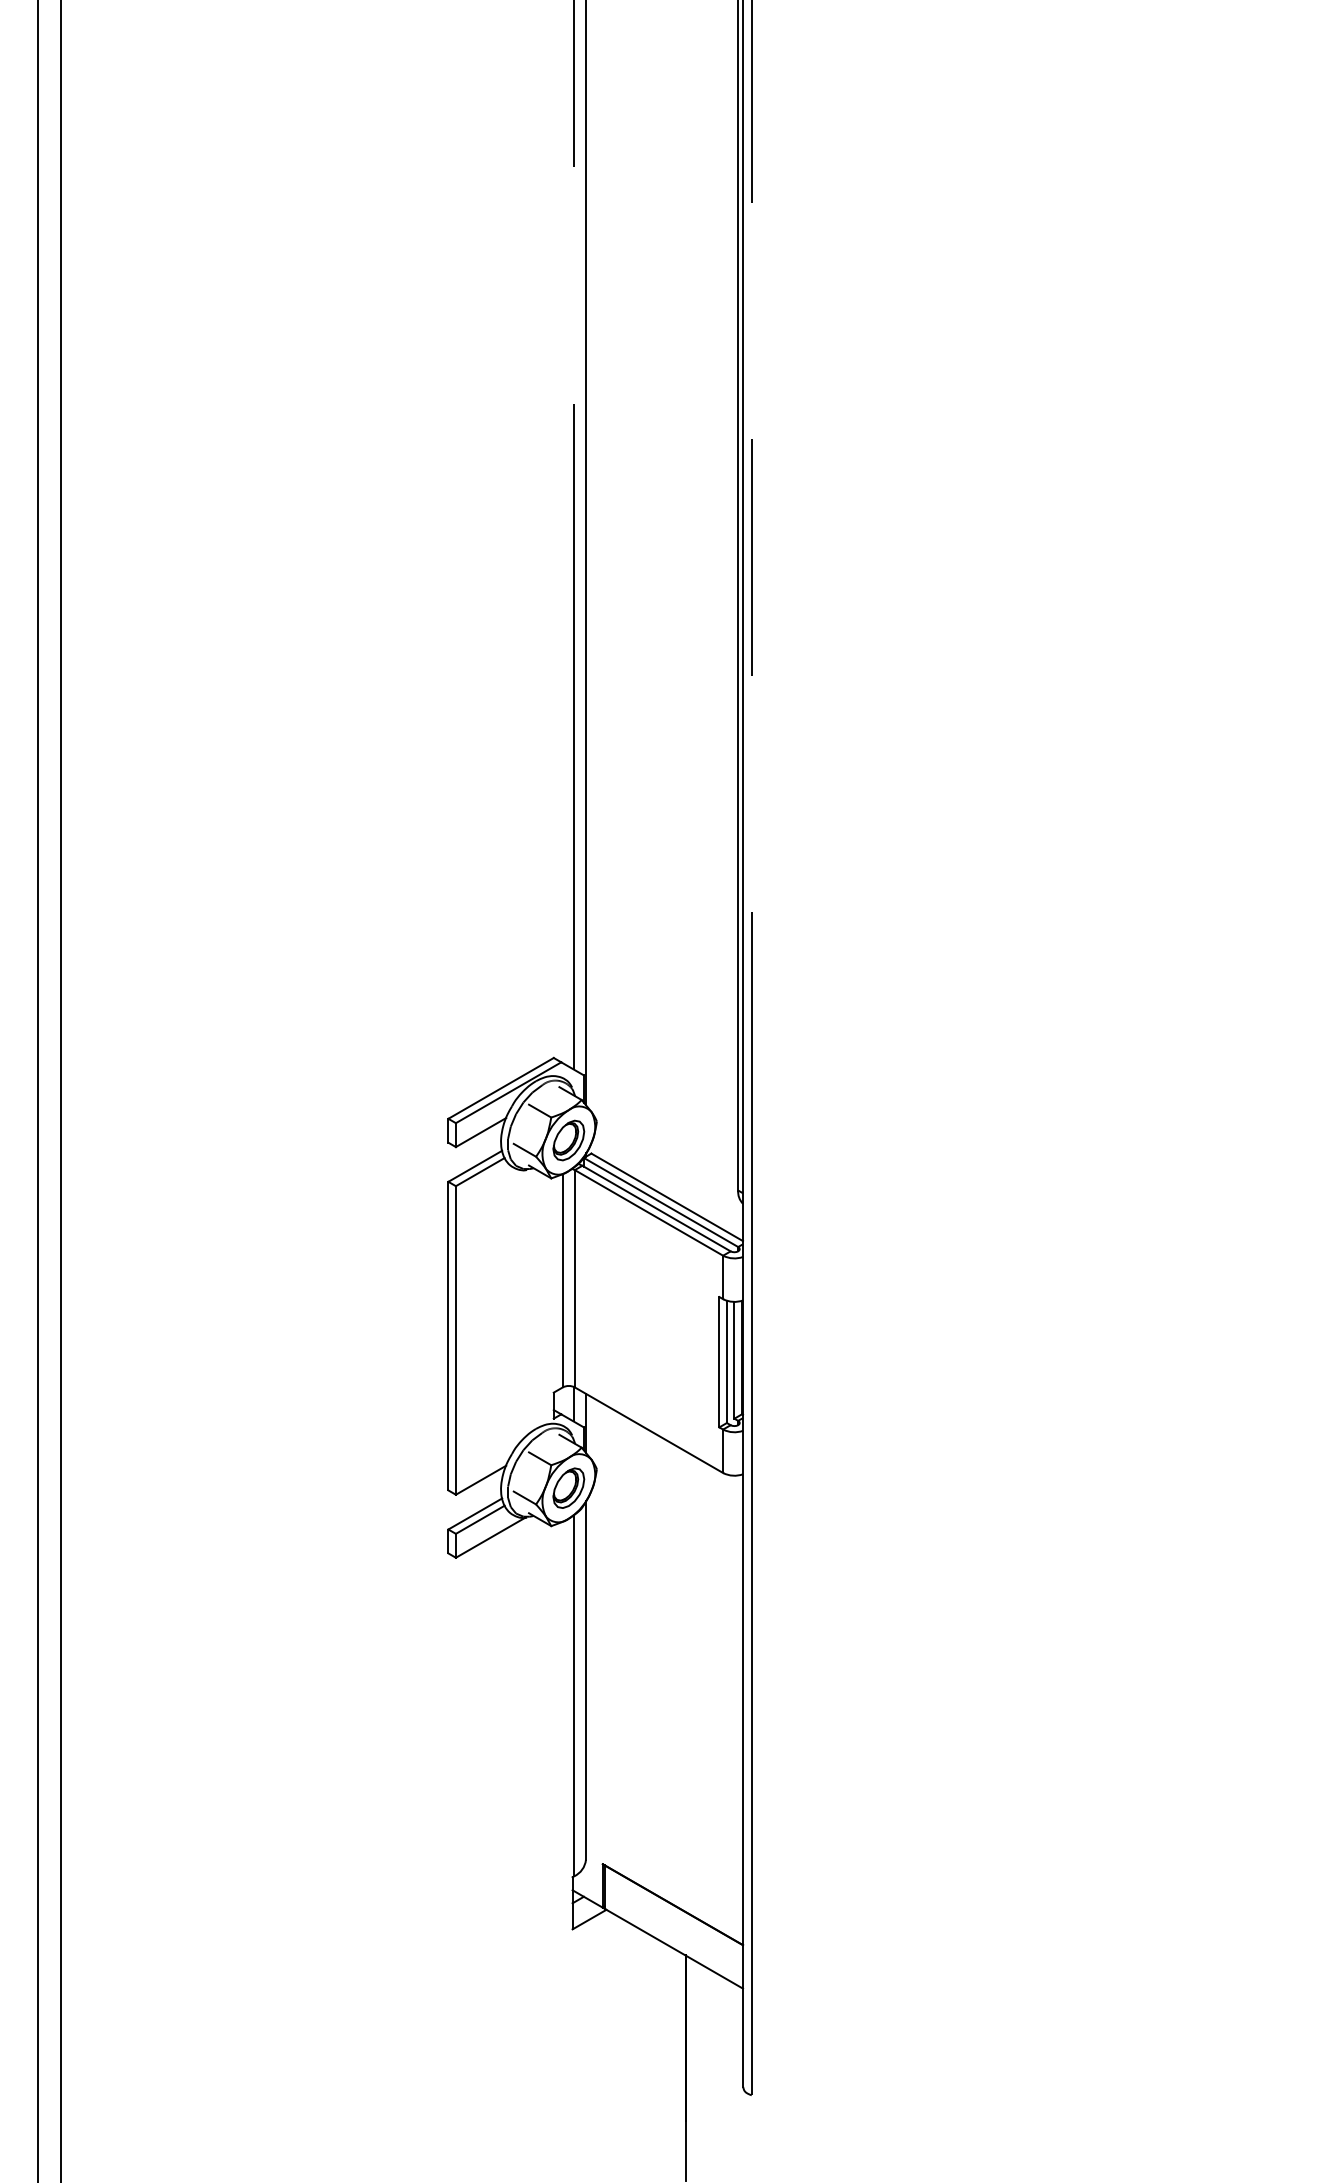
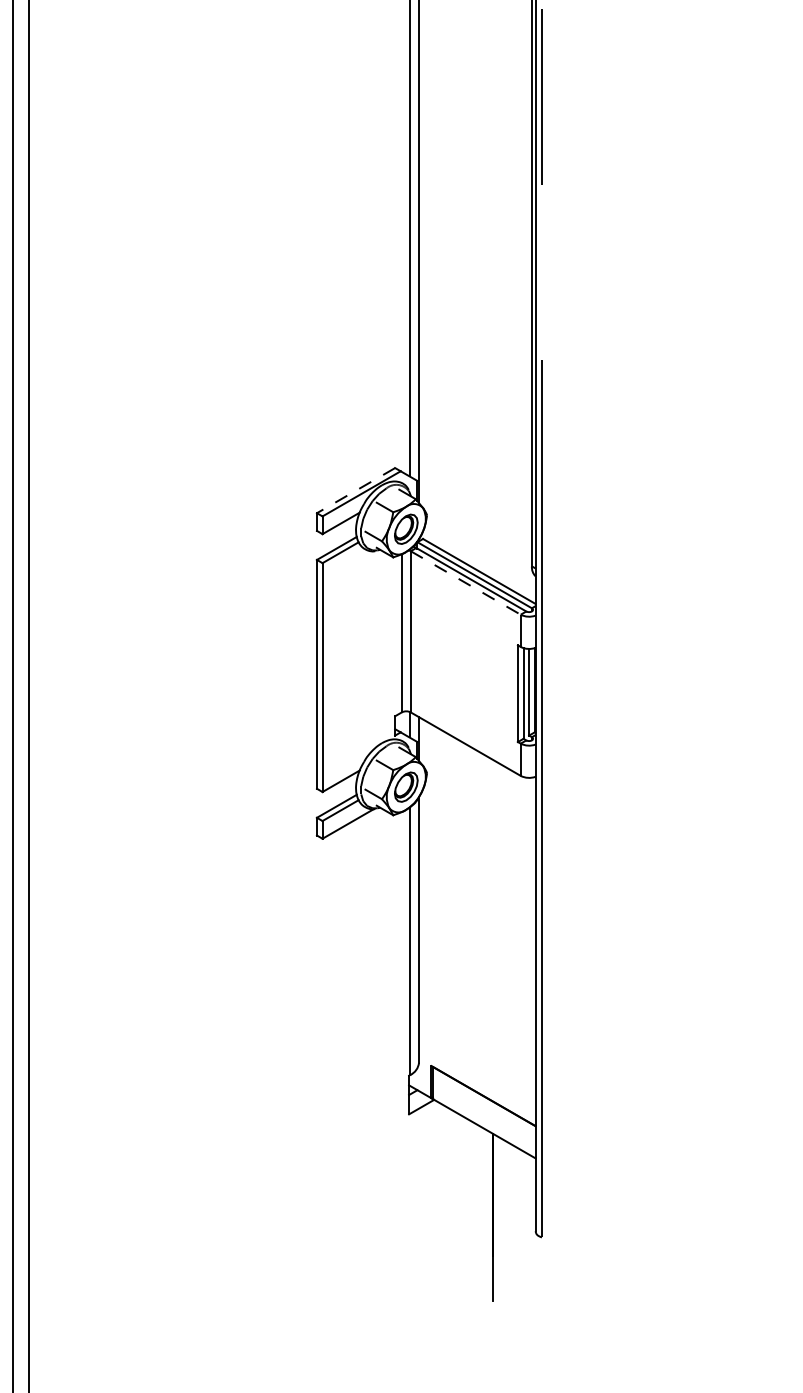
line: (501, 1088) -> (356, 490), solid -> dashed
line: (649, 1212) -> (466, 582), solid -> dashed

